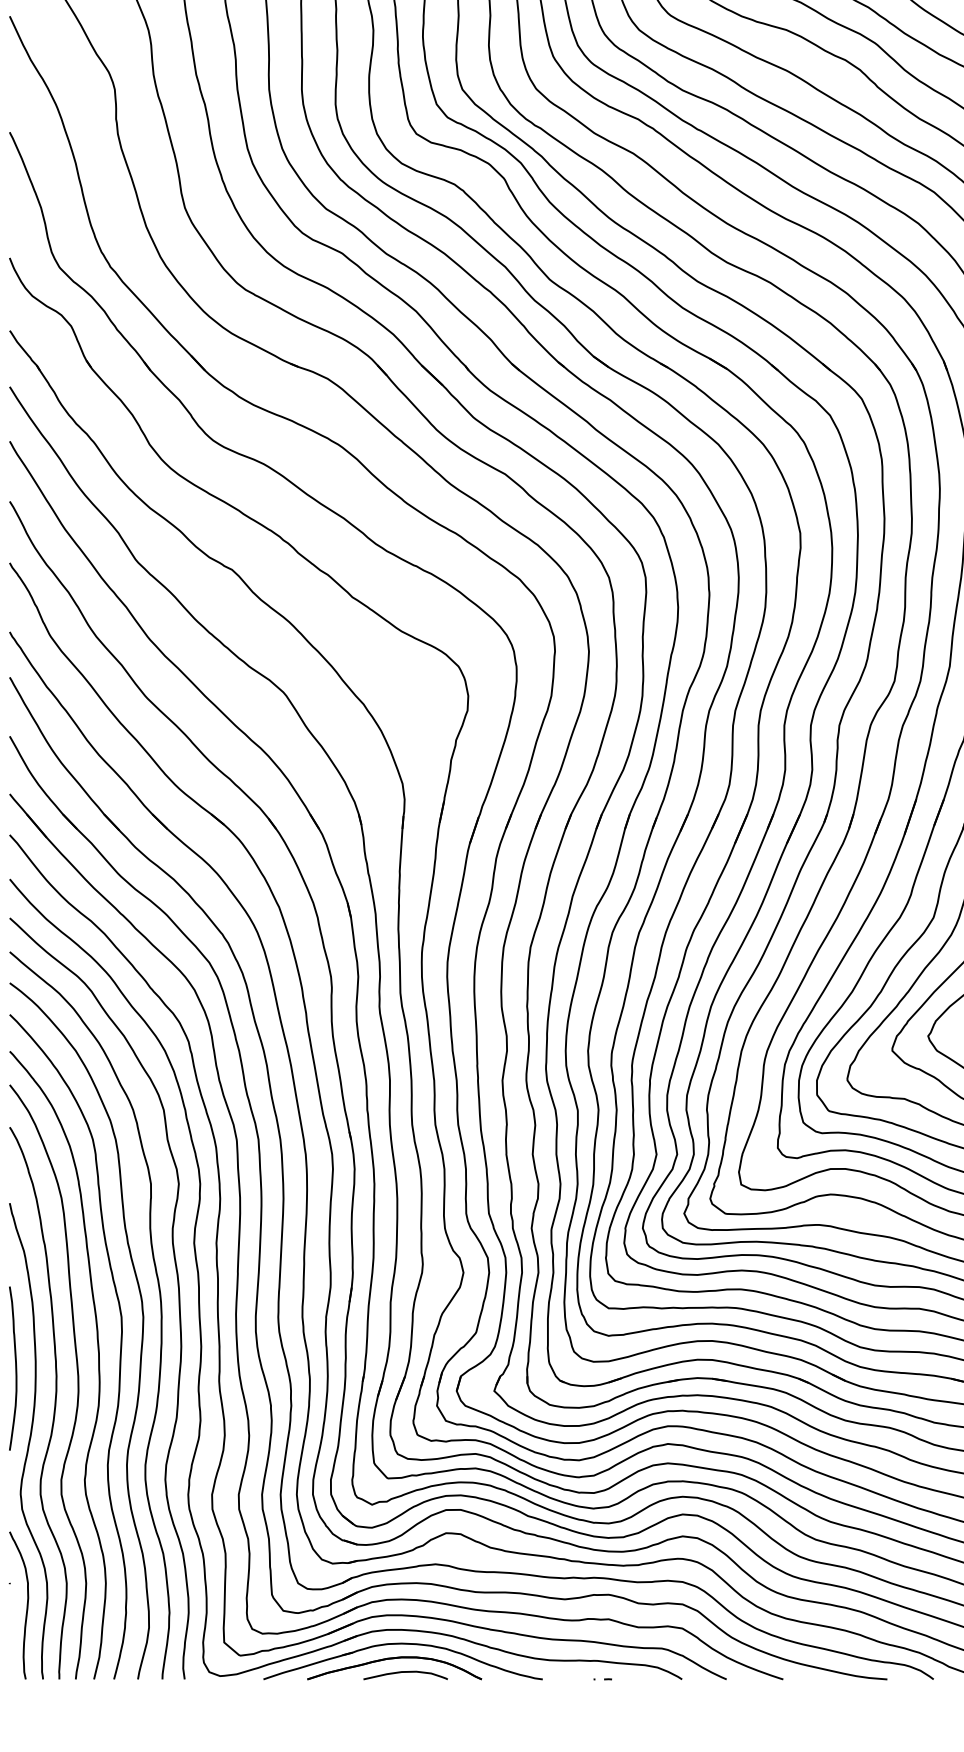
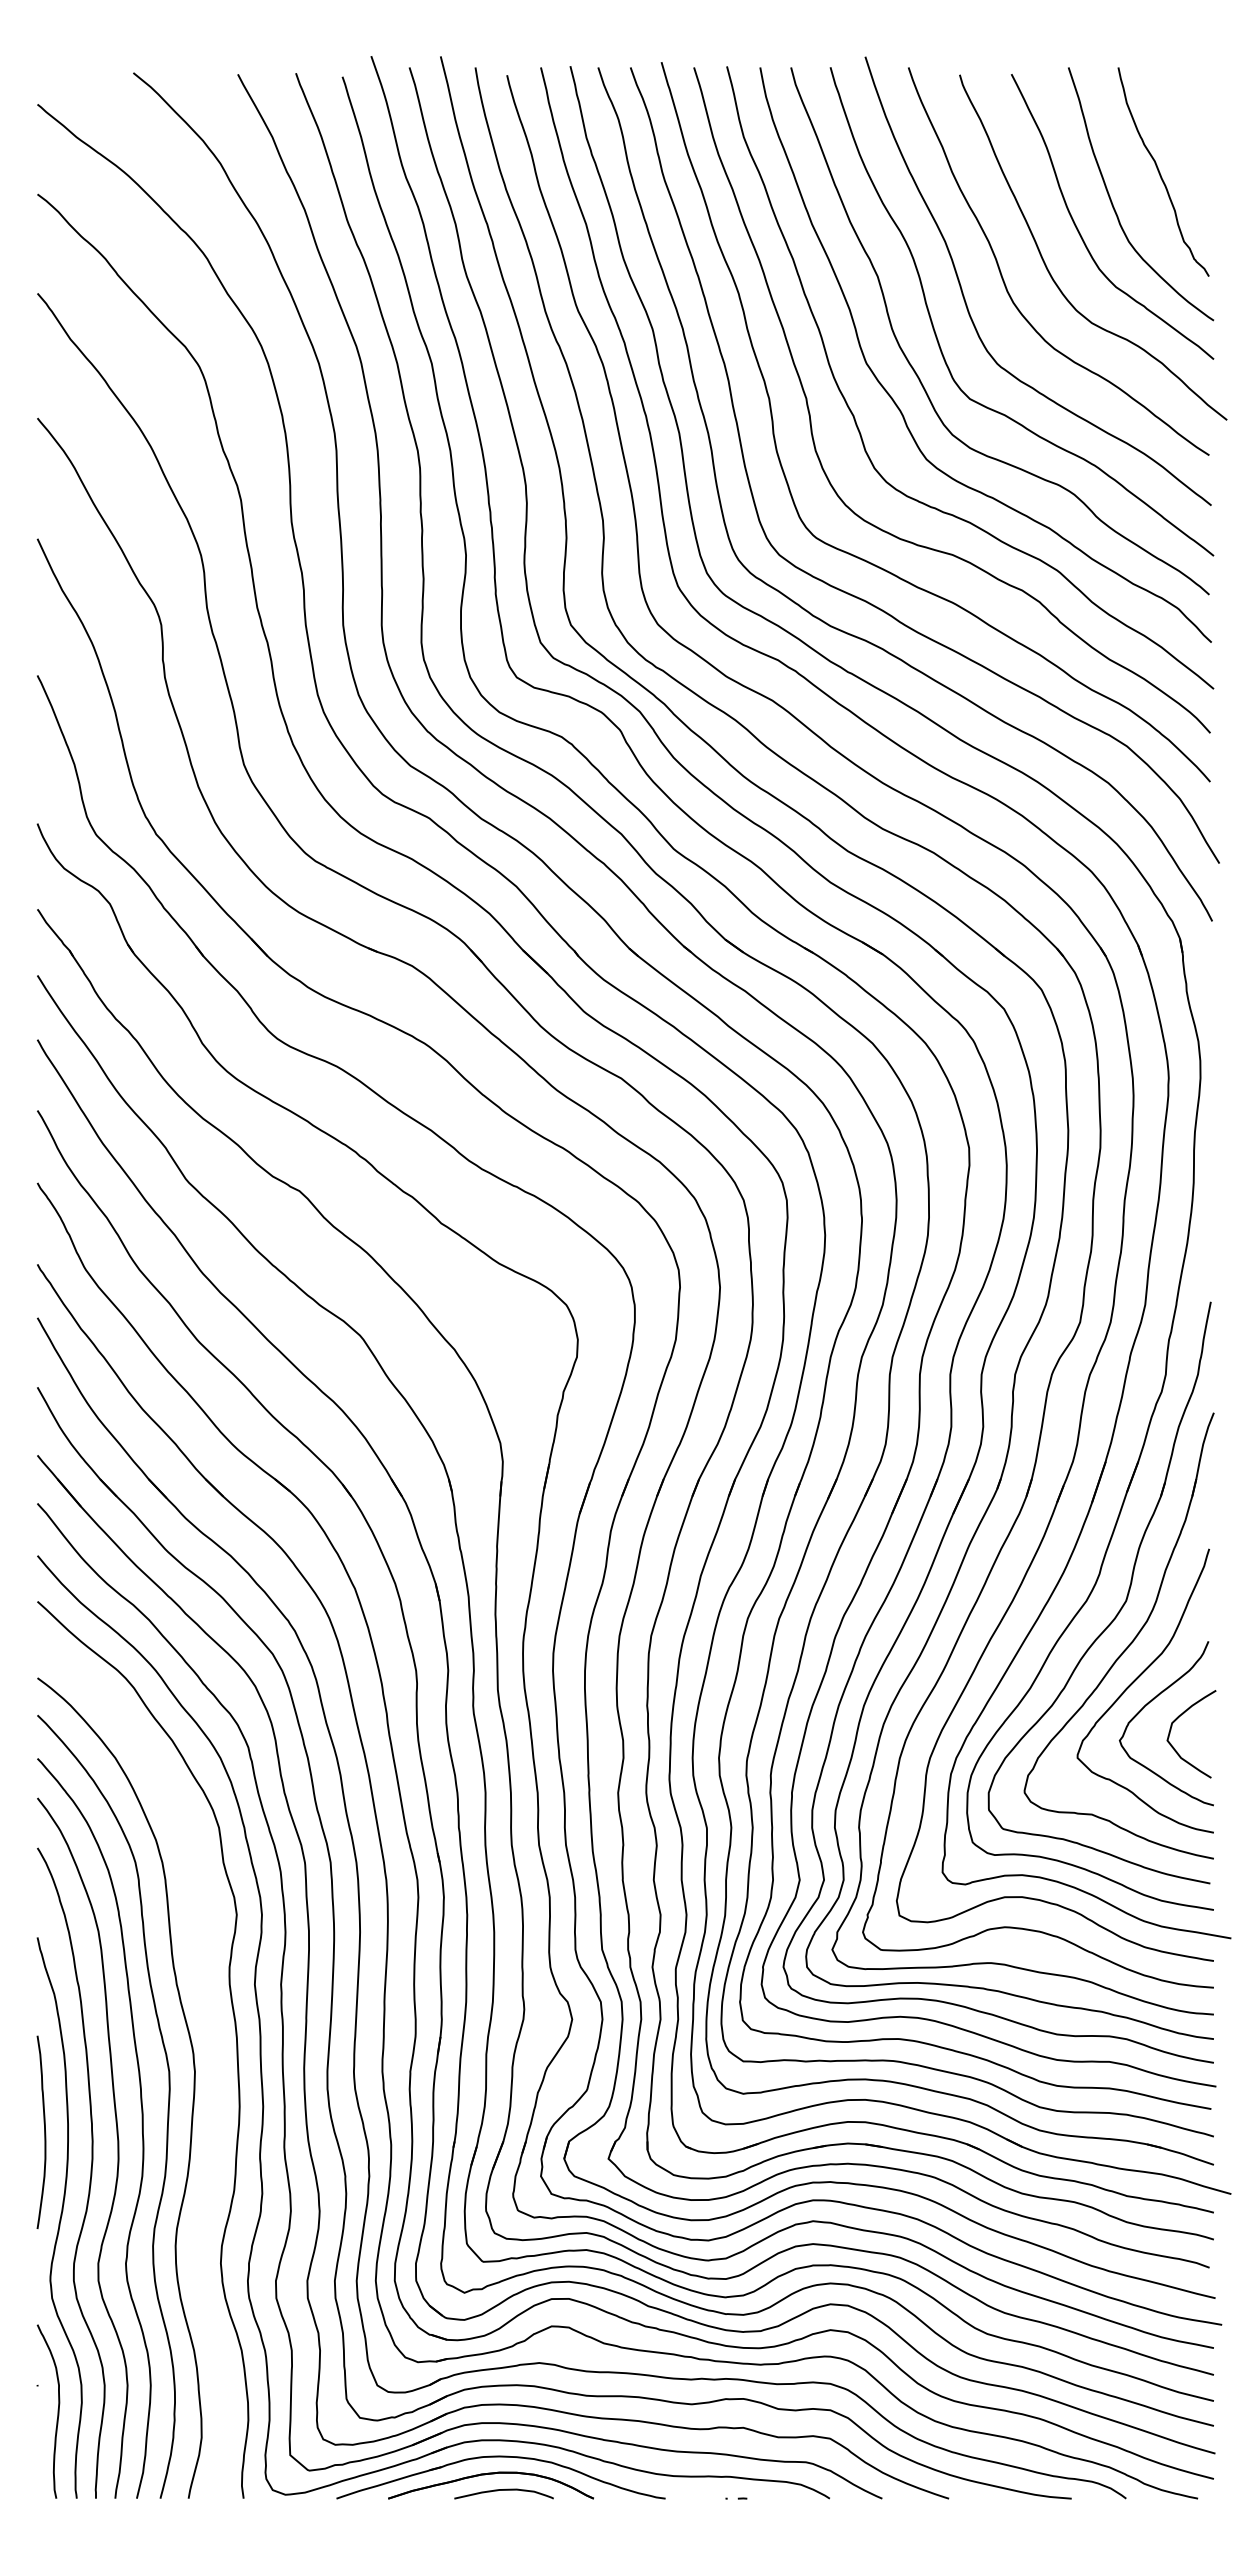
curve: (160, 1315) -> (215, 2069), removed

